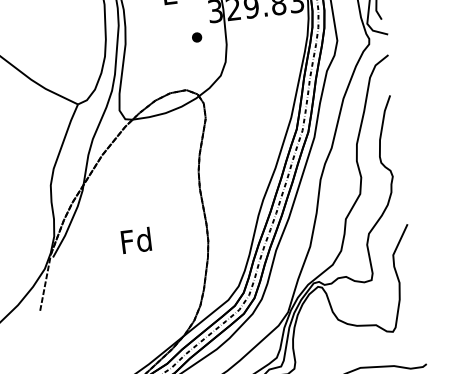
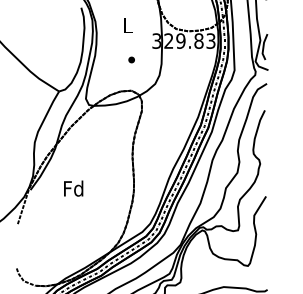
part: (196, 36) -> (131, 59), moved
text: (136, 240) -> (73, 188), moved

